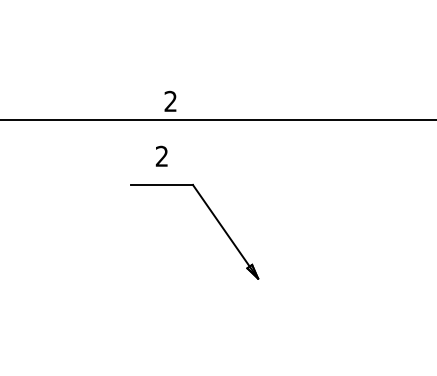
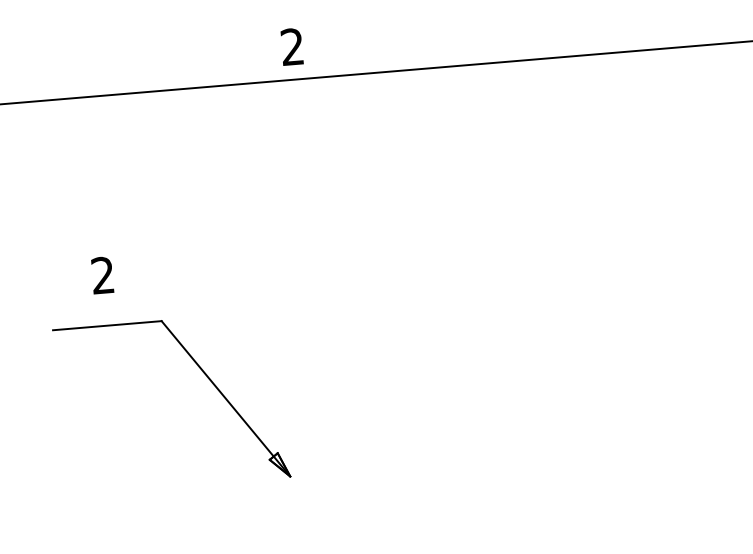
part: (206, 206) -> (188, 357), moved

